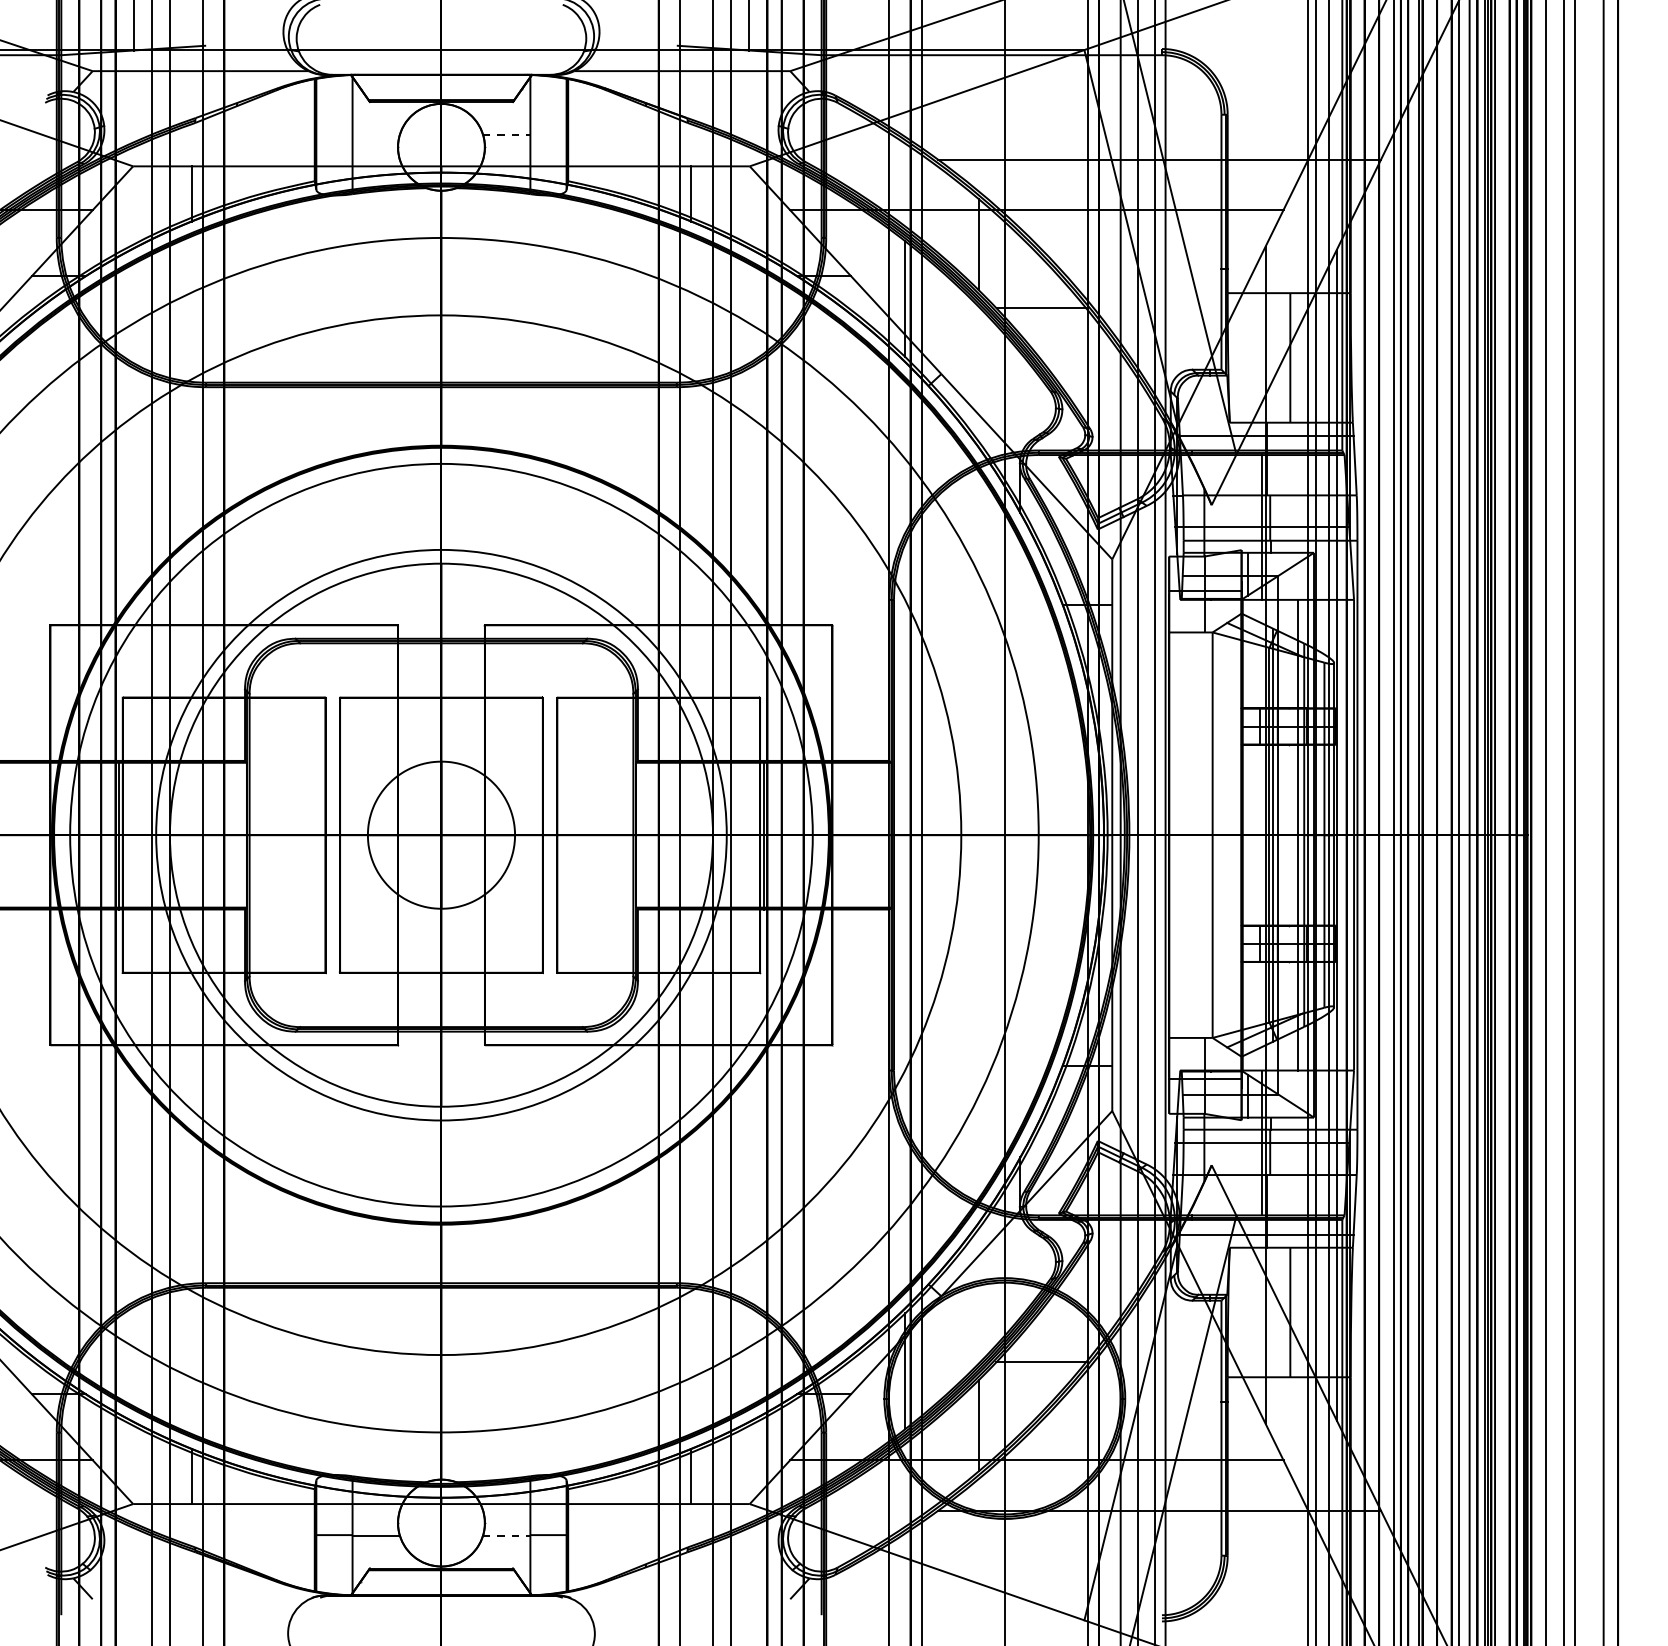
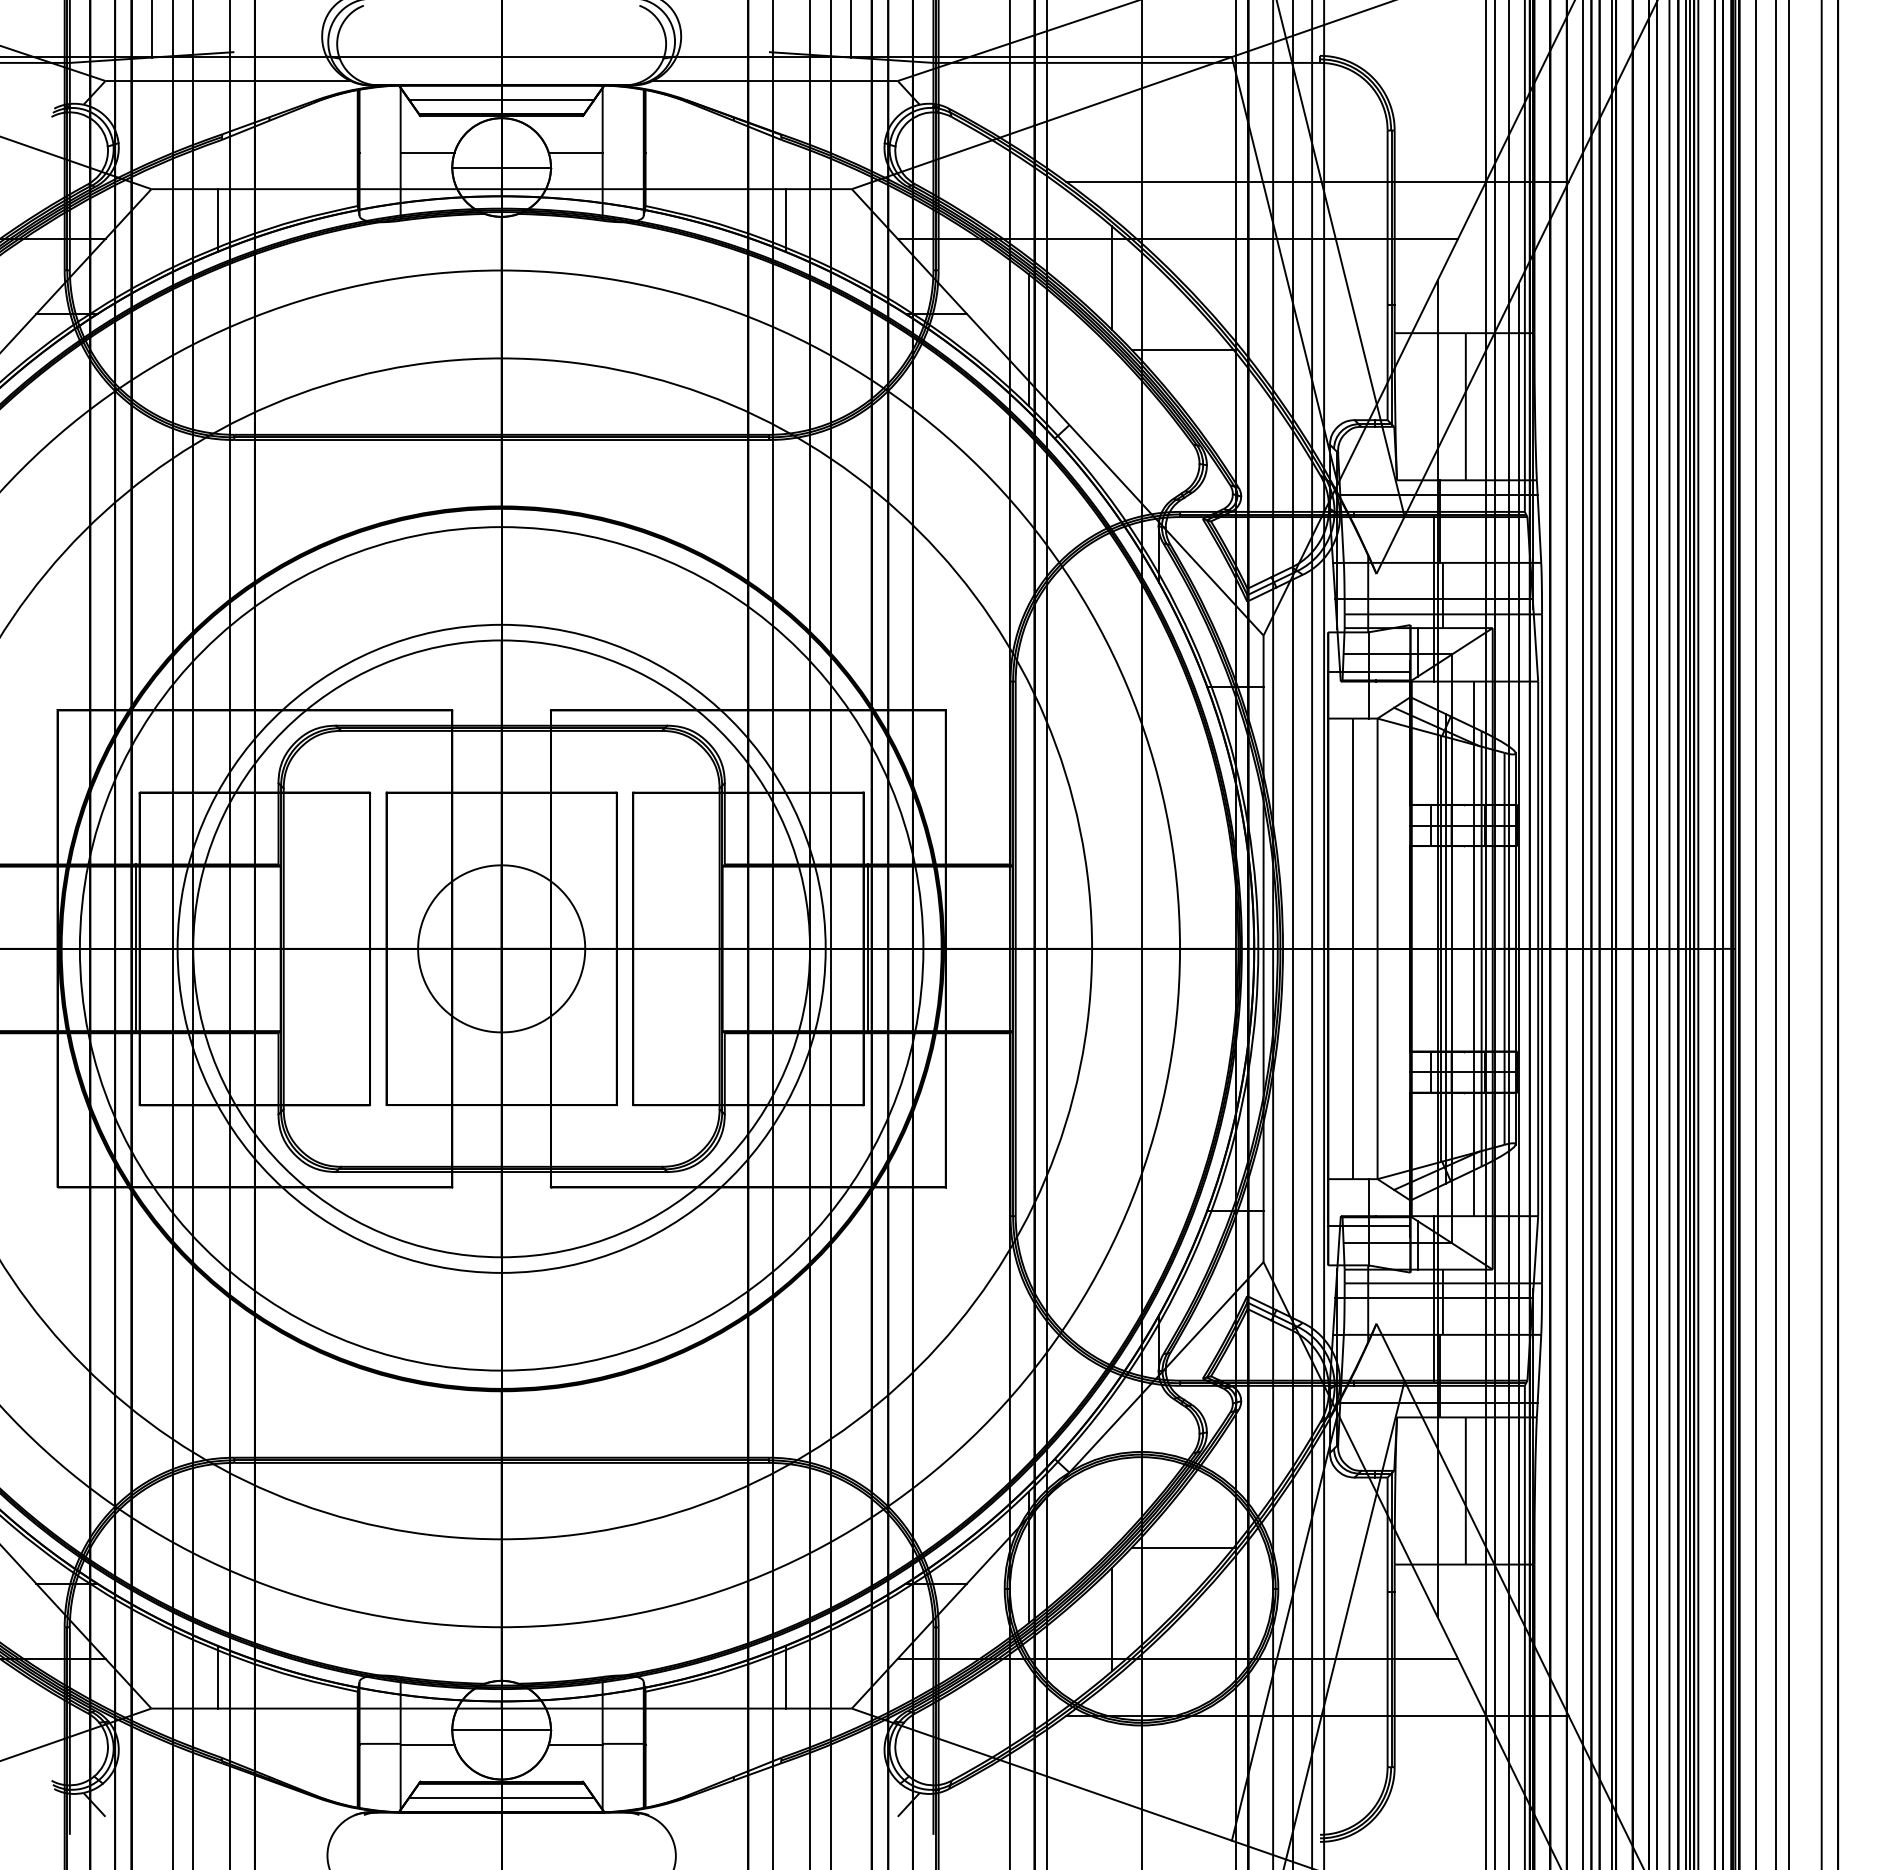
line: (441, 87) -> (501, 99), added
line: (376, 134) -> (427, 153), added
line: (506, 134) -> (575, 153), dashed -> solid
line: (441, 147) -> (501, 167), added
line: (1190, 834) -> (1352, 948), added
line: (441, 1523) -> (501, 1730), added
line: (506, 1535) -> (575, 1744), dashed -> solid
line: (441, 1583) -> (501, 1798), added

